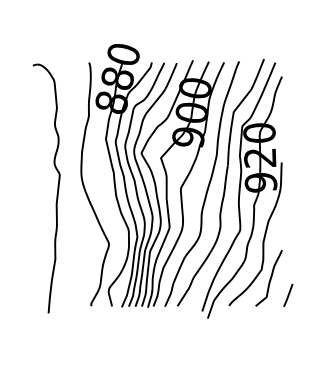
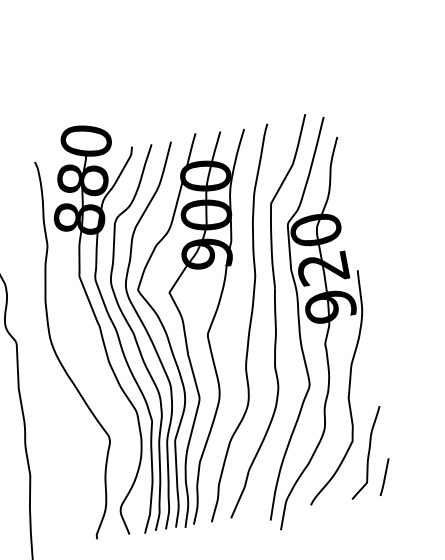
line: (288, 295) -> (384, 477), moved

